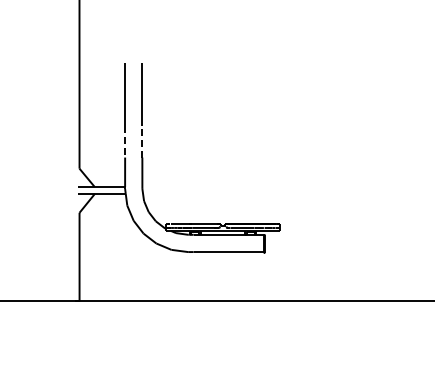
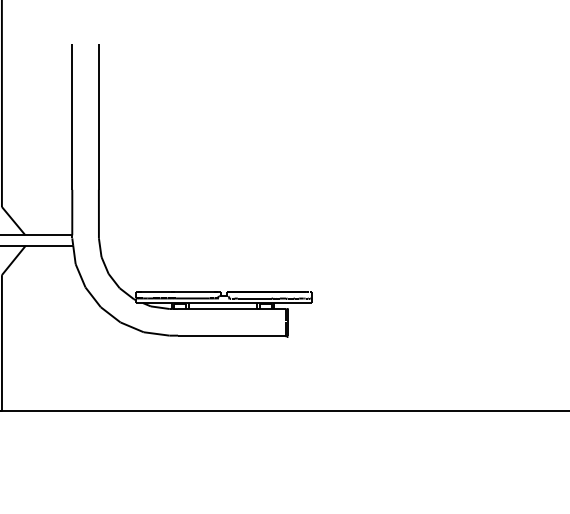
line: (125, 141) -> (72, 165), dashed -> solid
line: (142, 141) -> (99, 165), dashed -> solid

